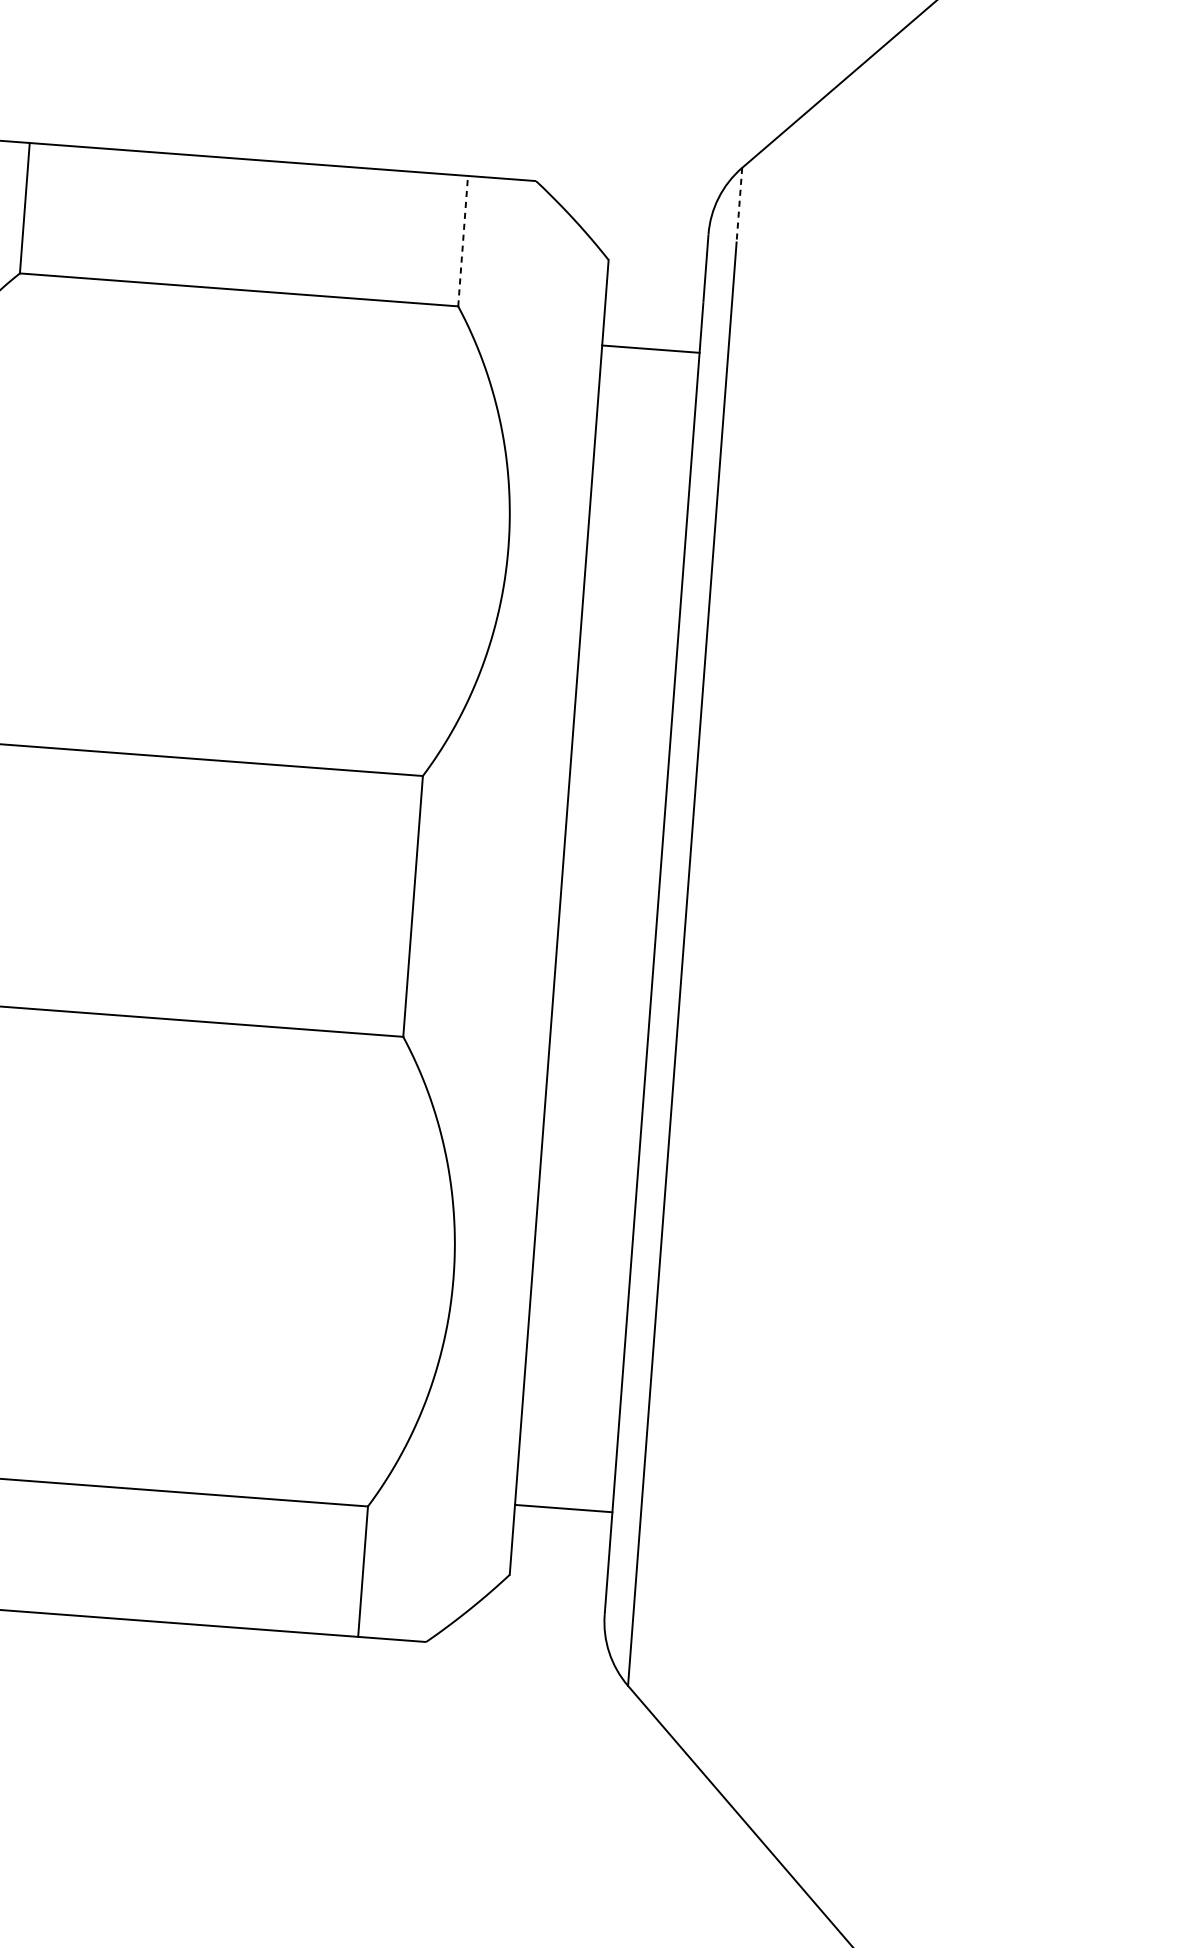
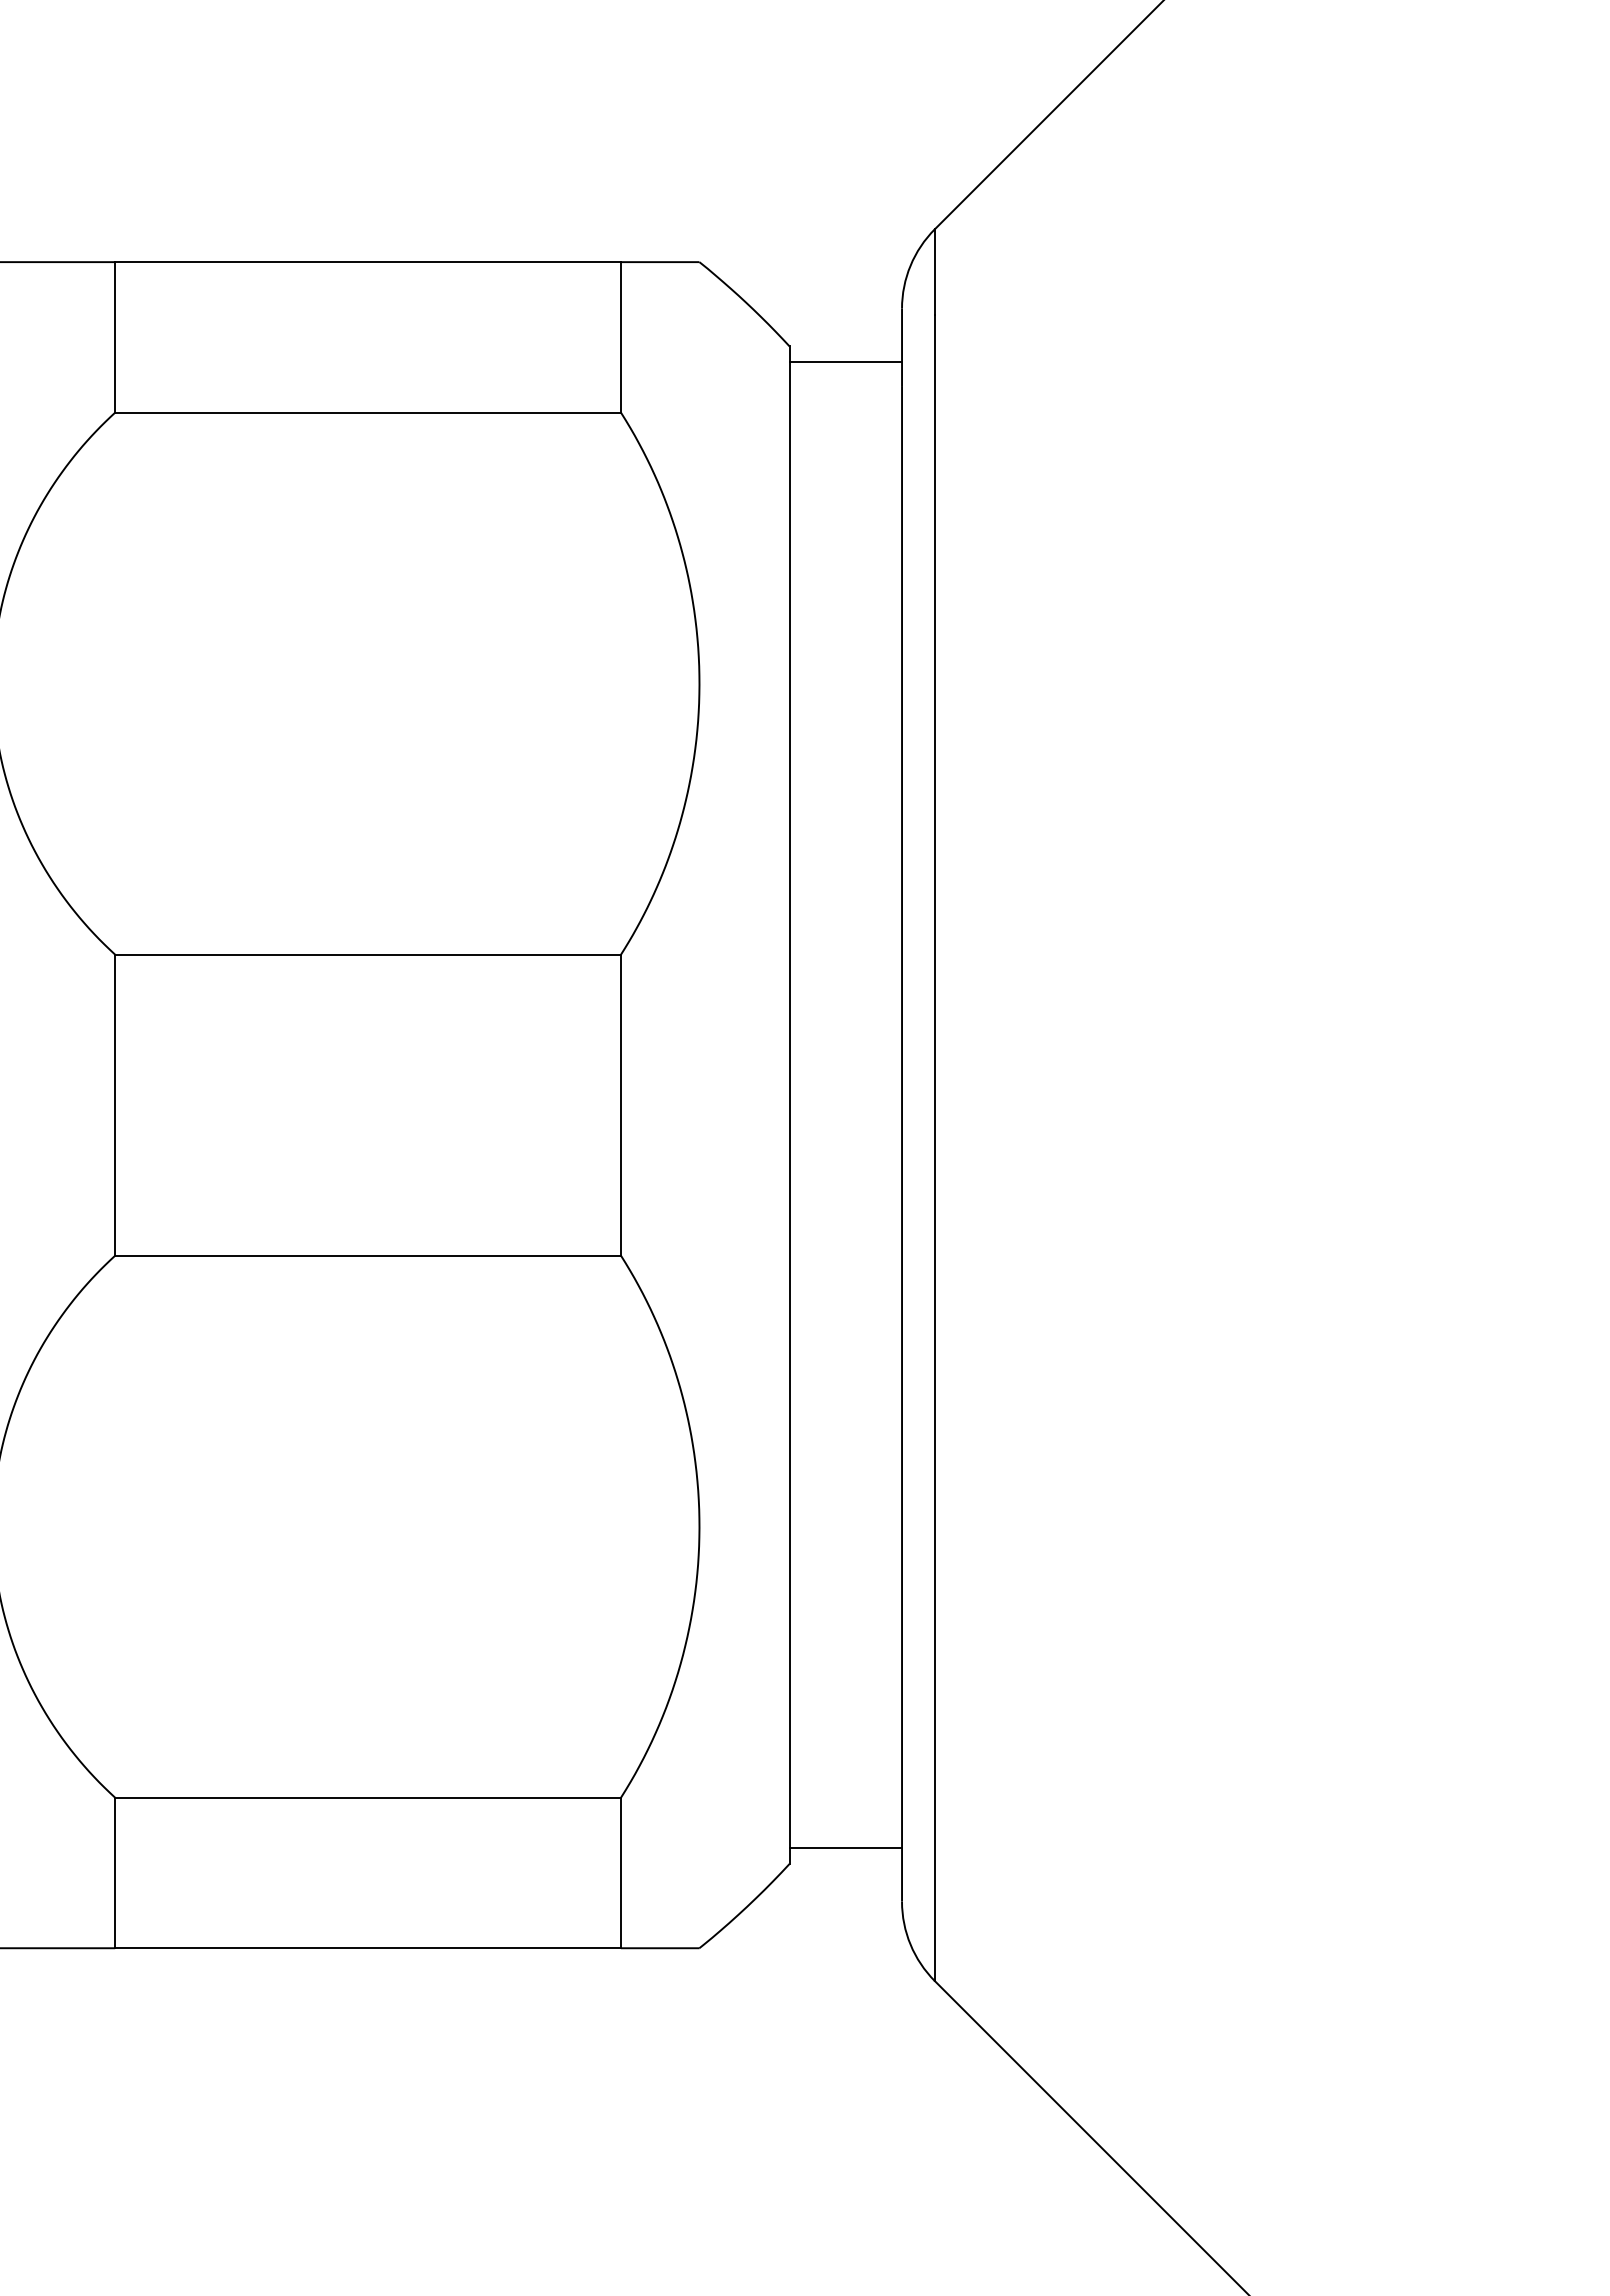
line: (738, 205) -> (934, 272), dashed -> solid
line: (463, 240) -> (621, 336), dashed -> solid
line: (650, 349) -> (845, 362), moved
line: (563, 1508) -> (845, 1848), moved

